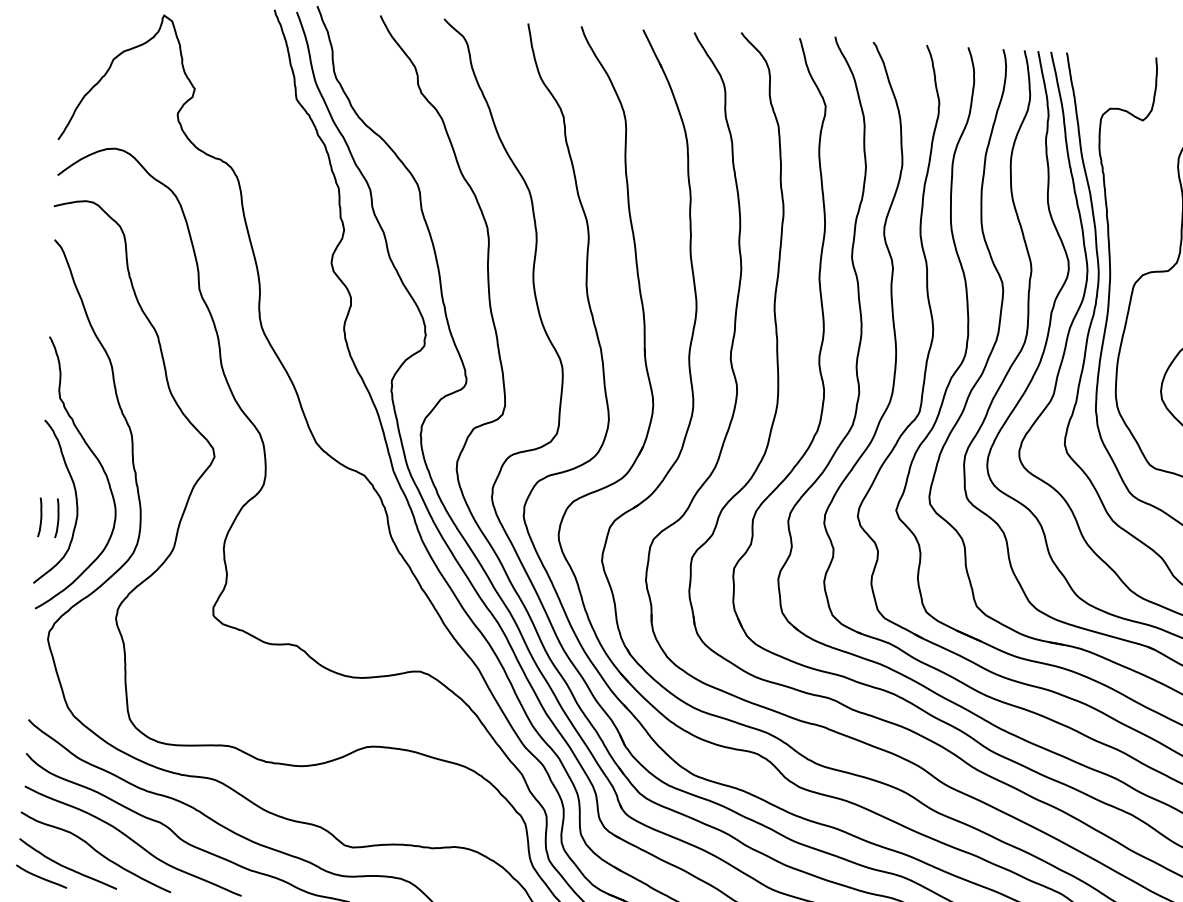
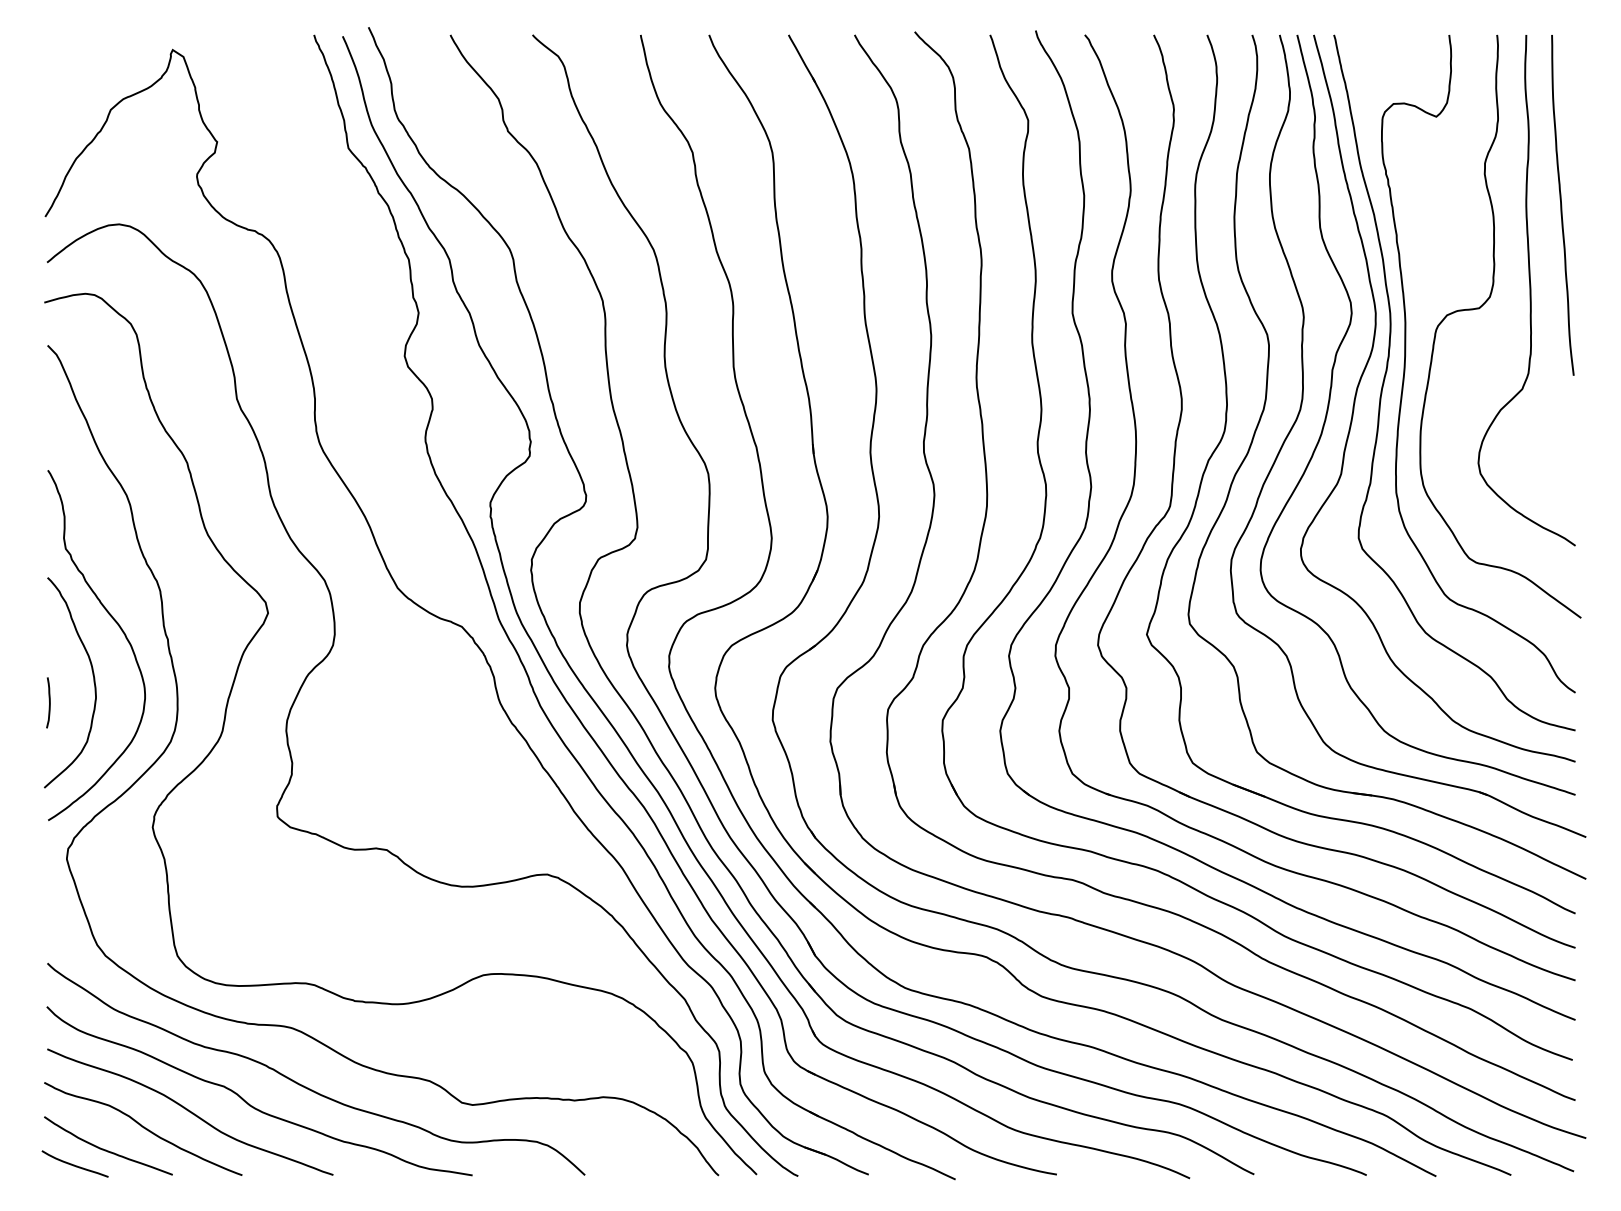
curve: (58, 518) -> (71, 702), removed

